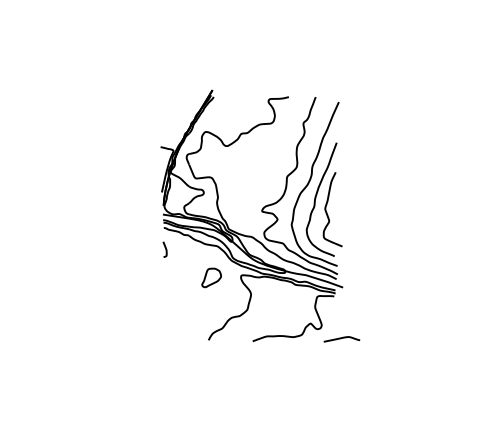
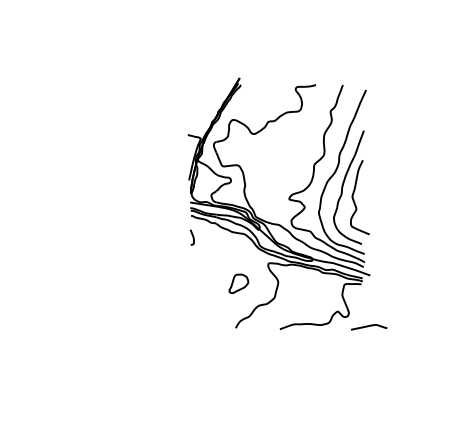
part: (211, 277) -> (238, 283), moved

